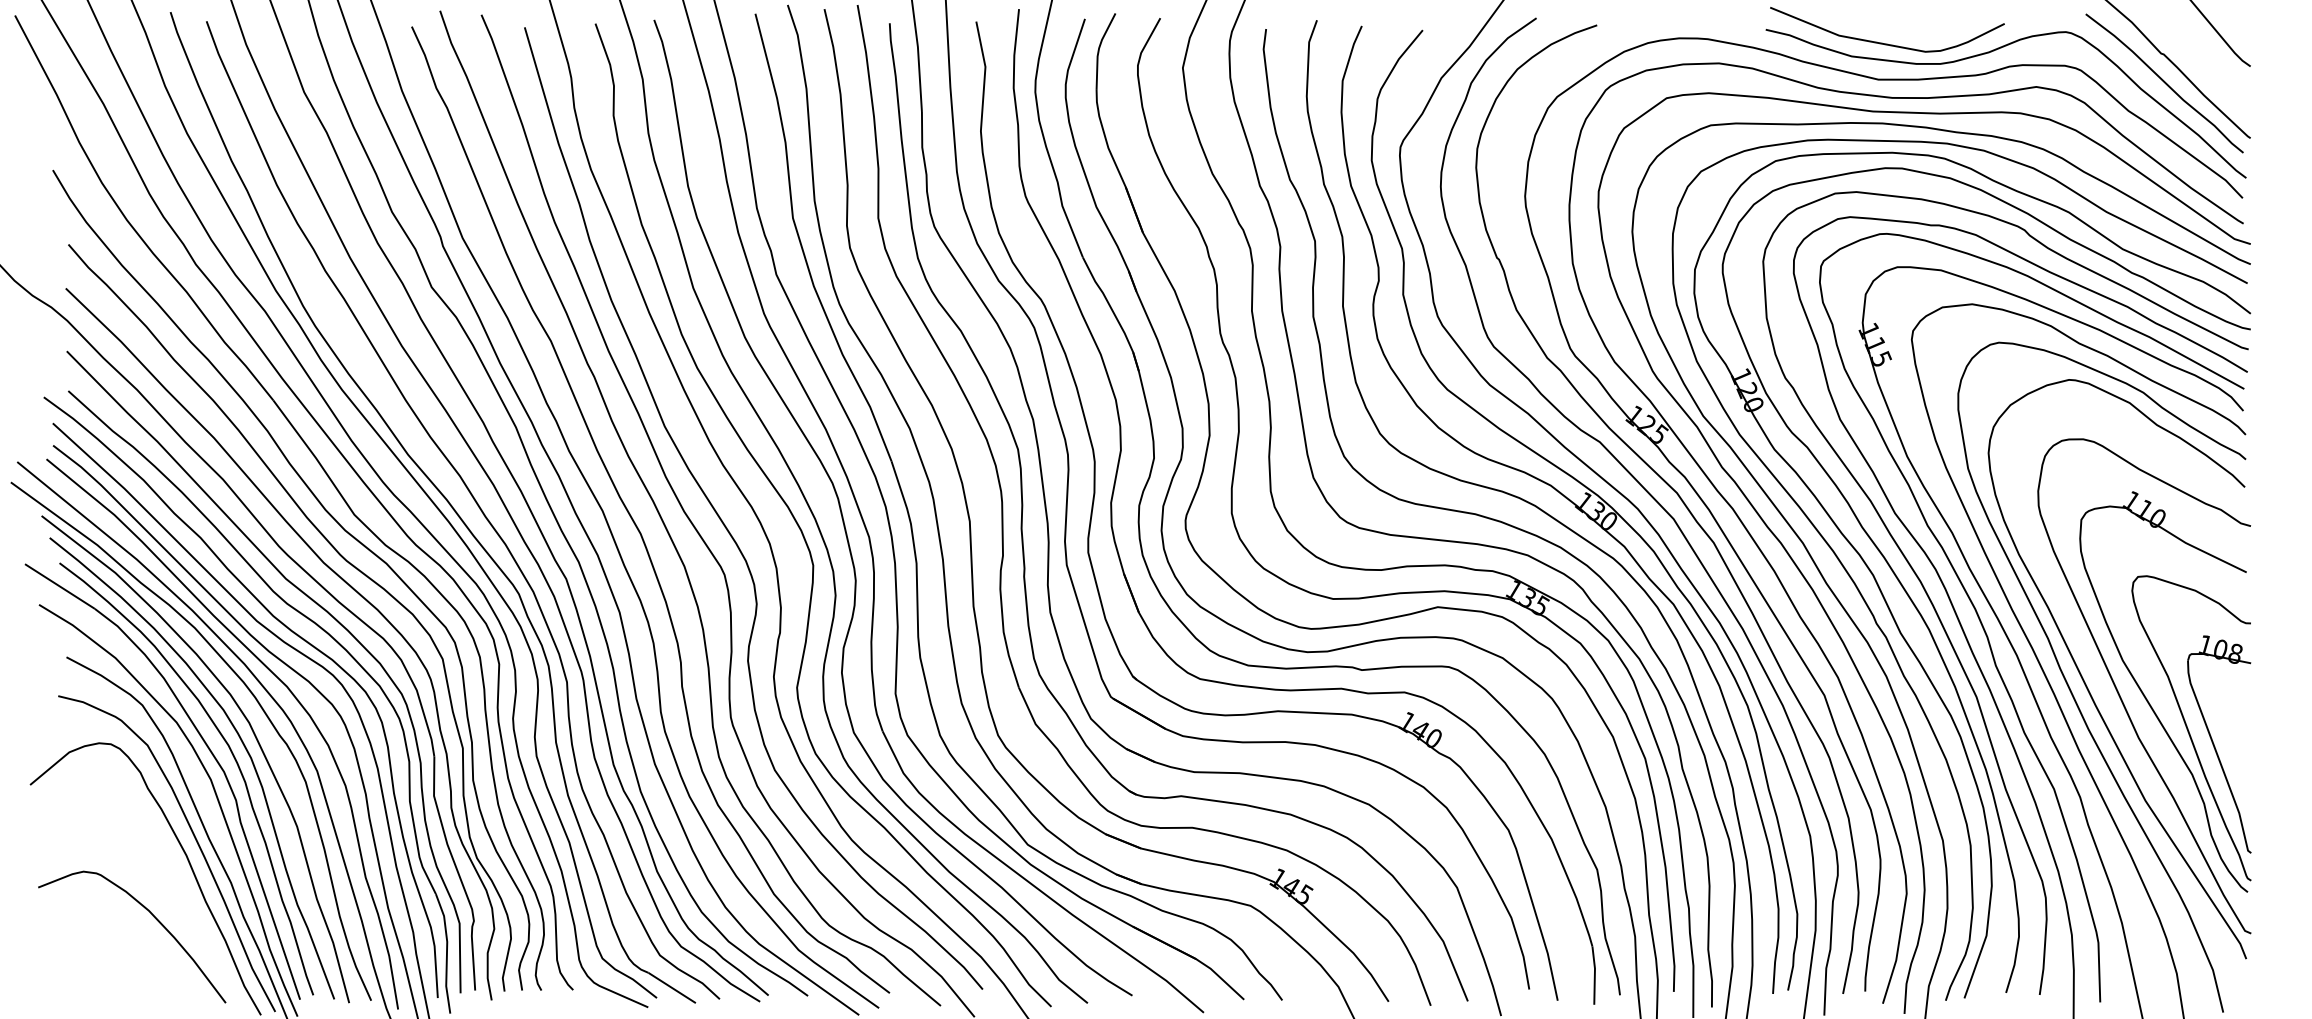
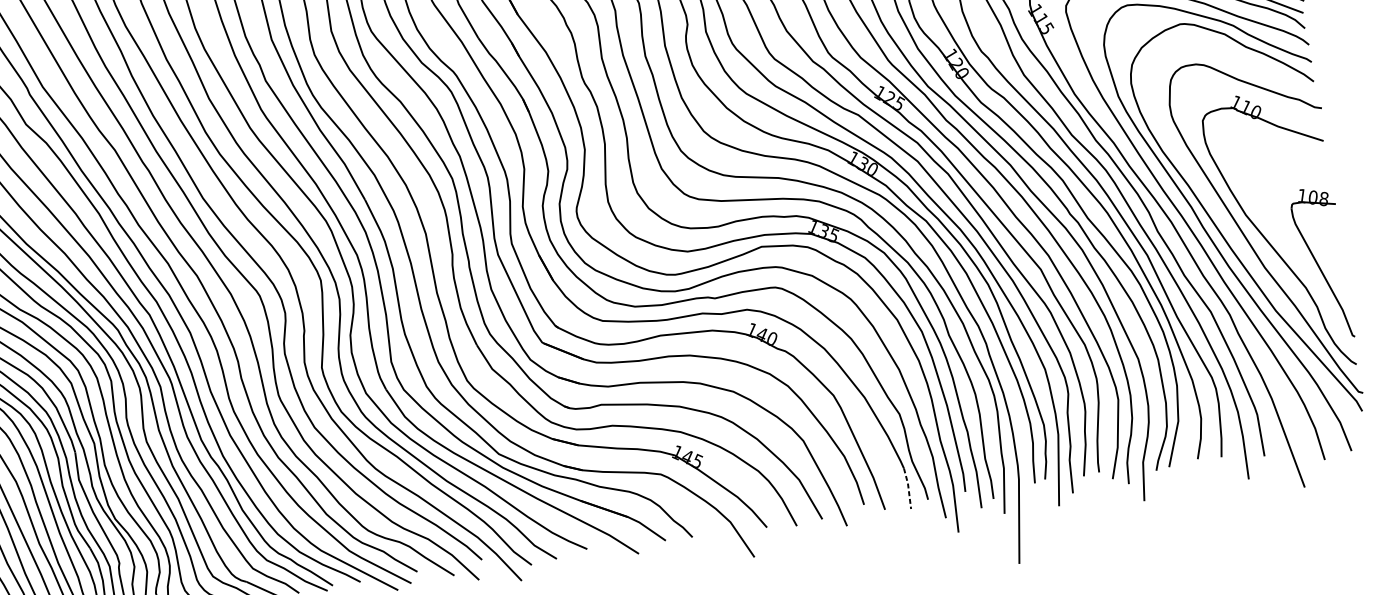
curve: (2188, 728) -> (1298, 255), removed
line: (1594, 975) -> (908, 488), solid -> dashed

